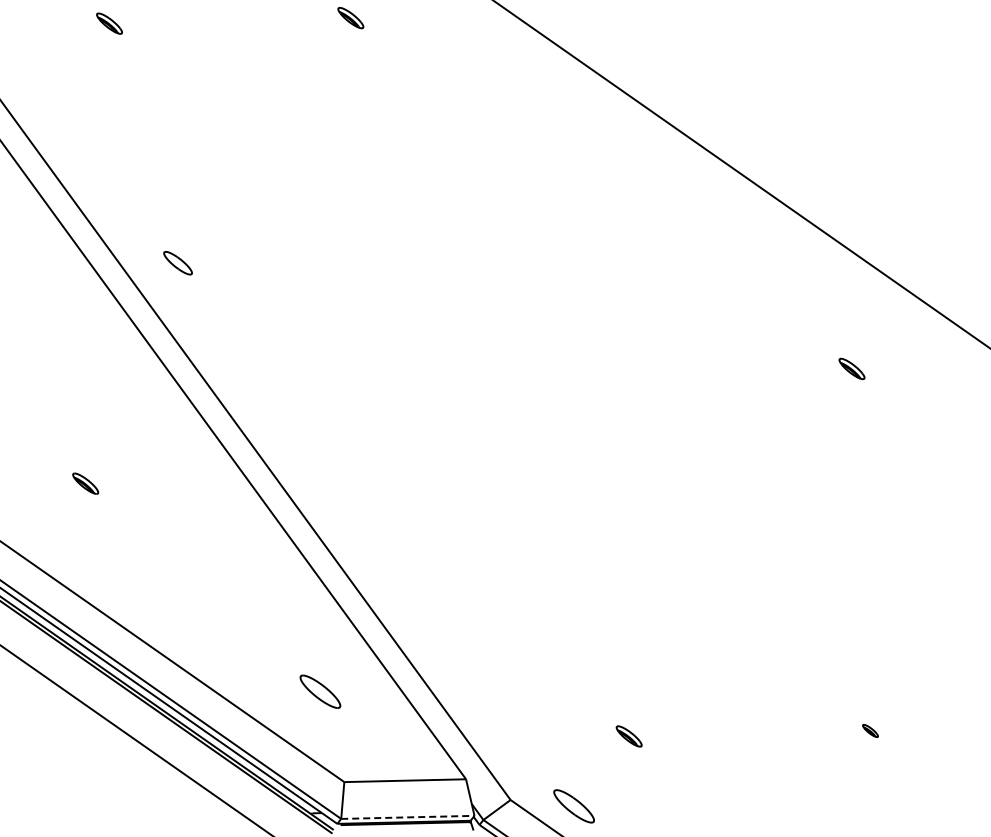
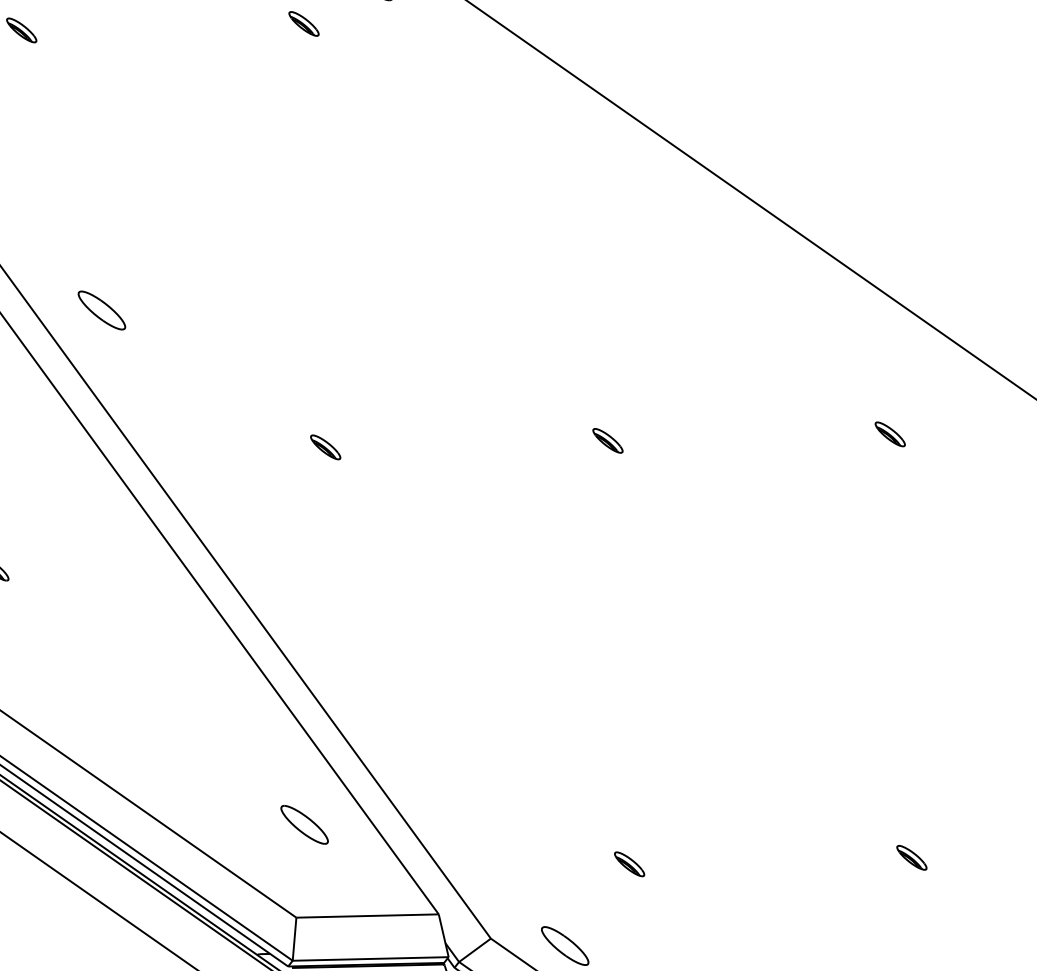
part: (177, 263) -> (101, 311), size x1.43
part: (610, 374) -> (607, 440), added
part: (369, 380) -> (325, 447), added
part: (320, 691) -> (304, 824), moved
part: (870, 730) -> (911, 857), size x1.67
line: (407, 817) -> (370, 959), dashed -> solid

